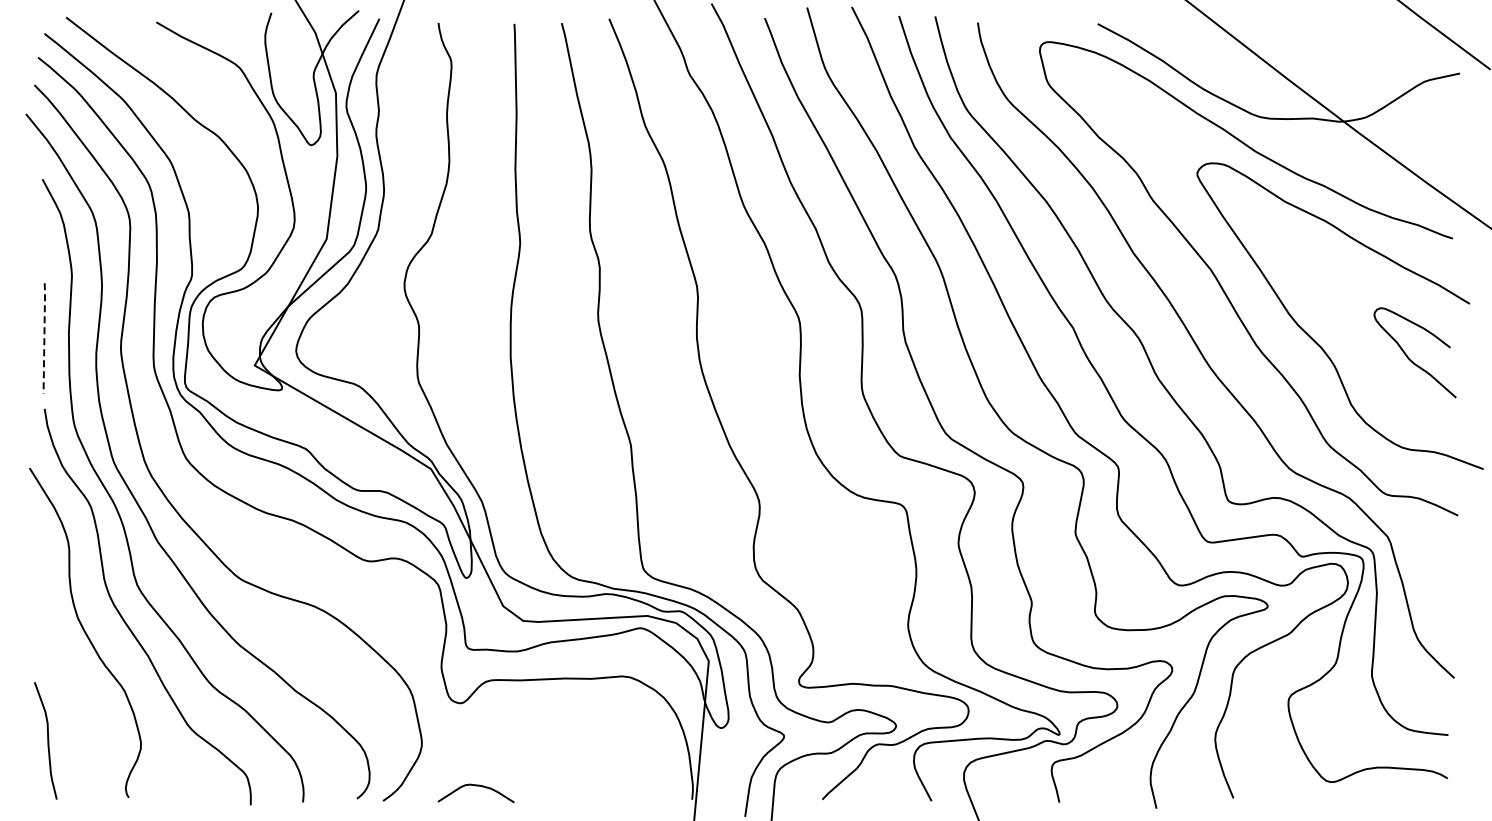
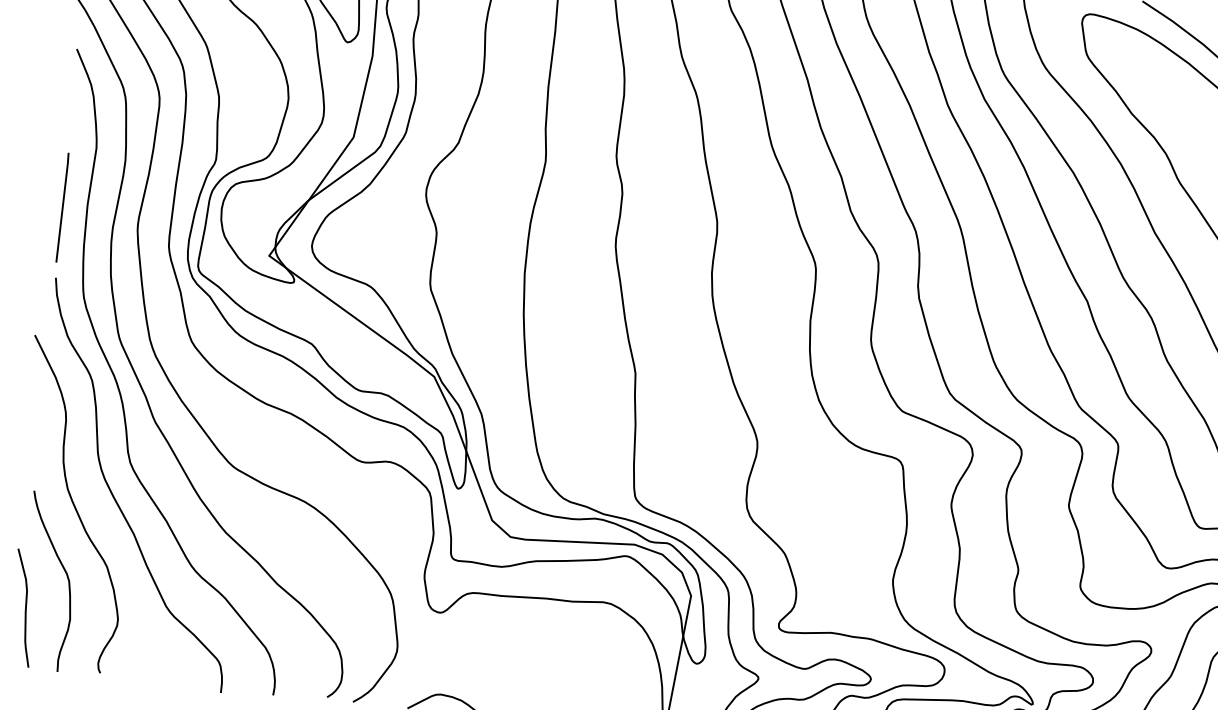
line: (44, 338) -> (62, 207), dashed -> solid
curve: (85, 705) -> (66, 576), added

